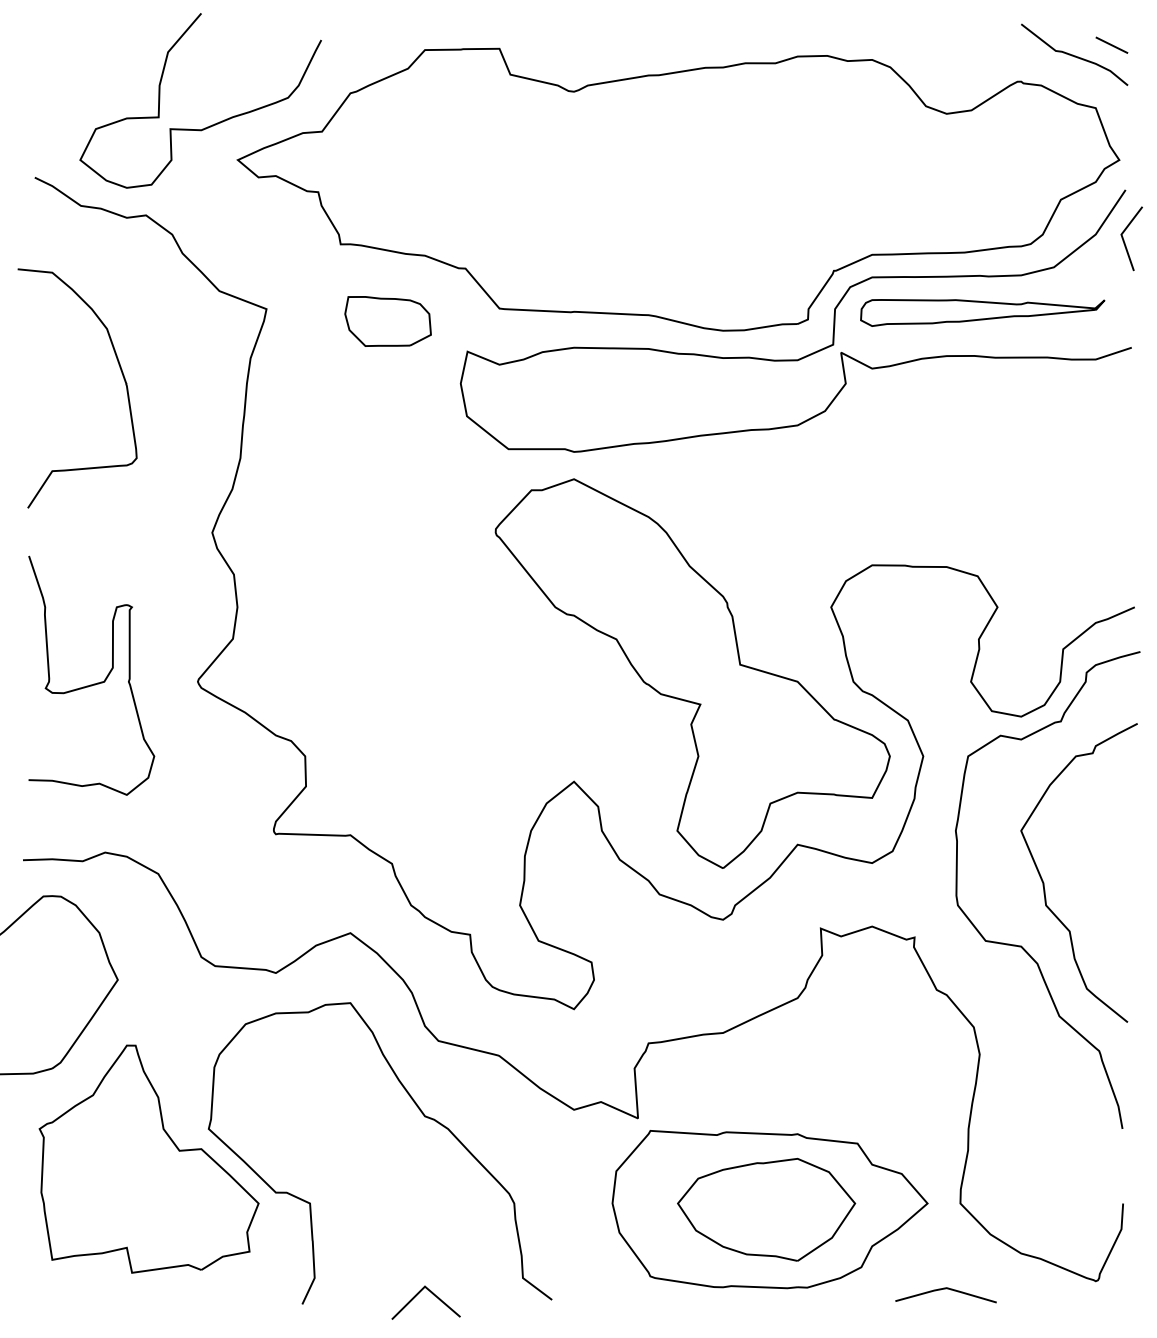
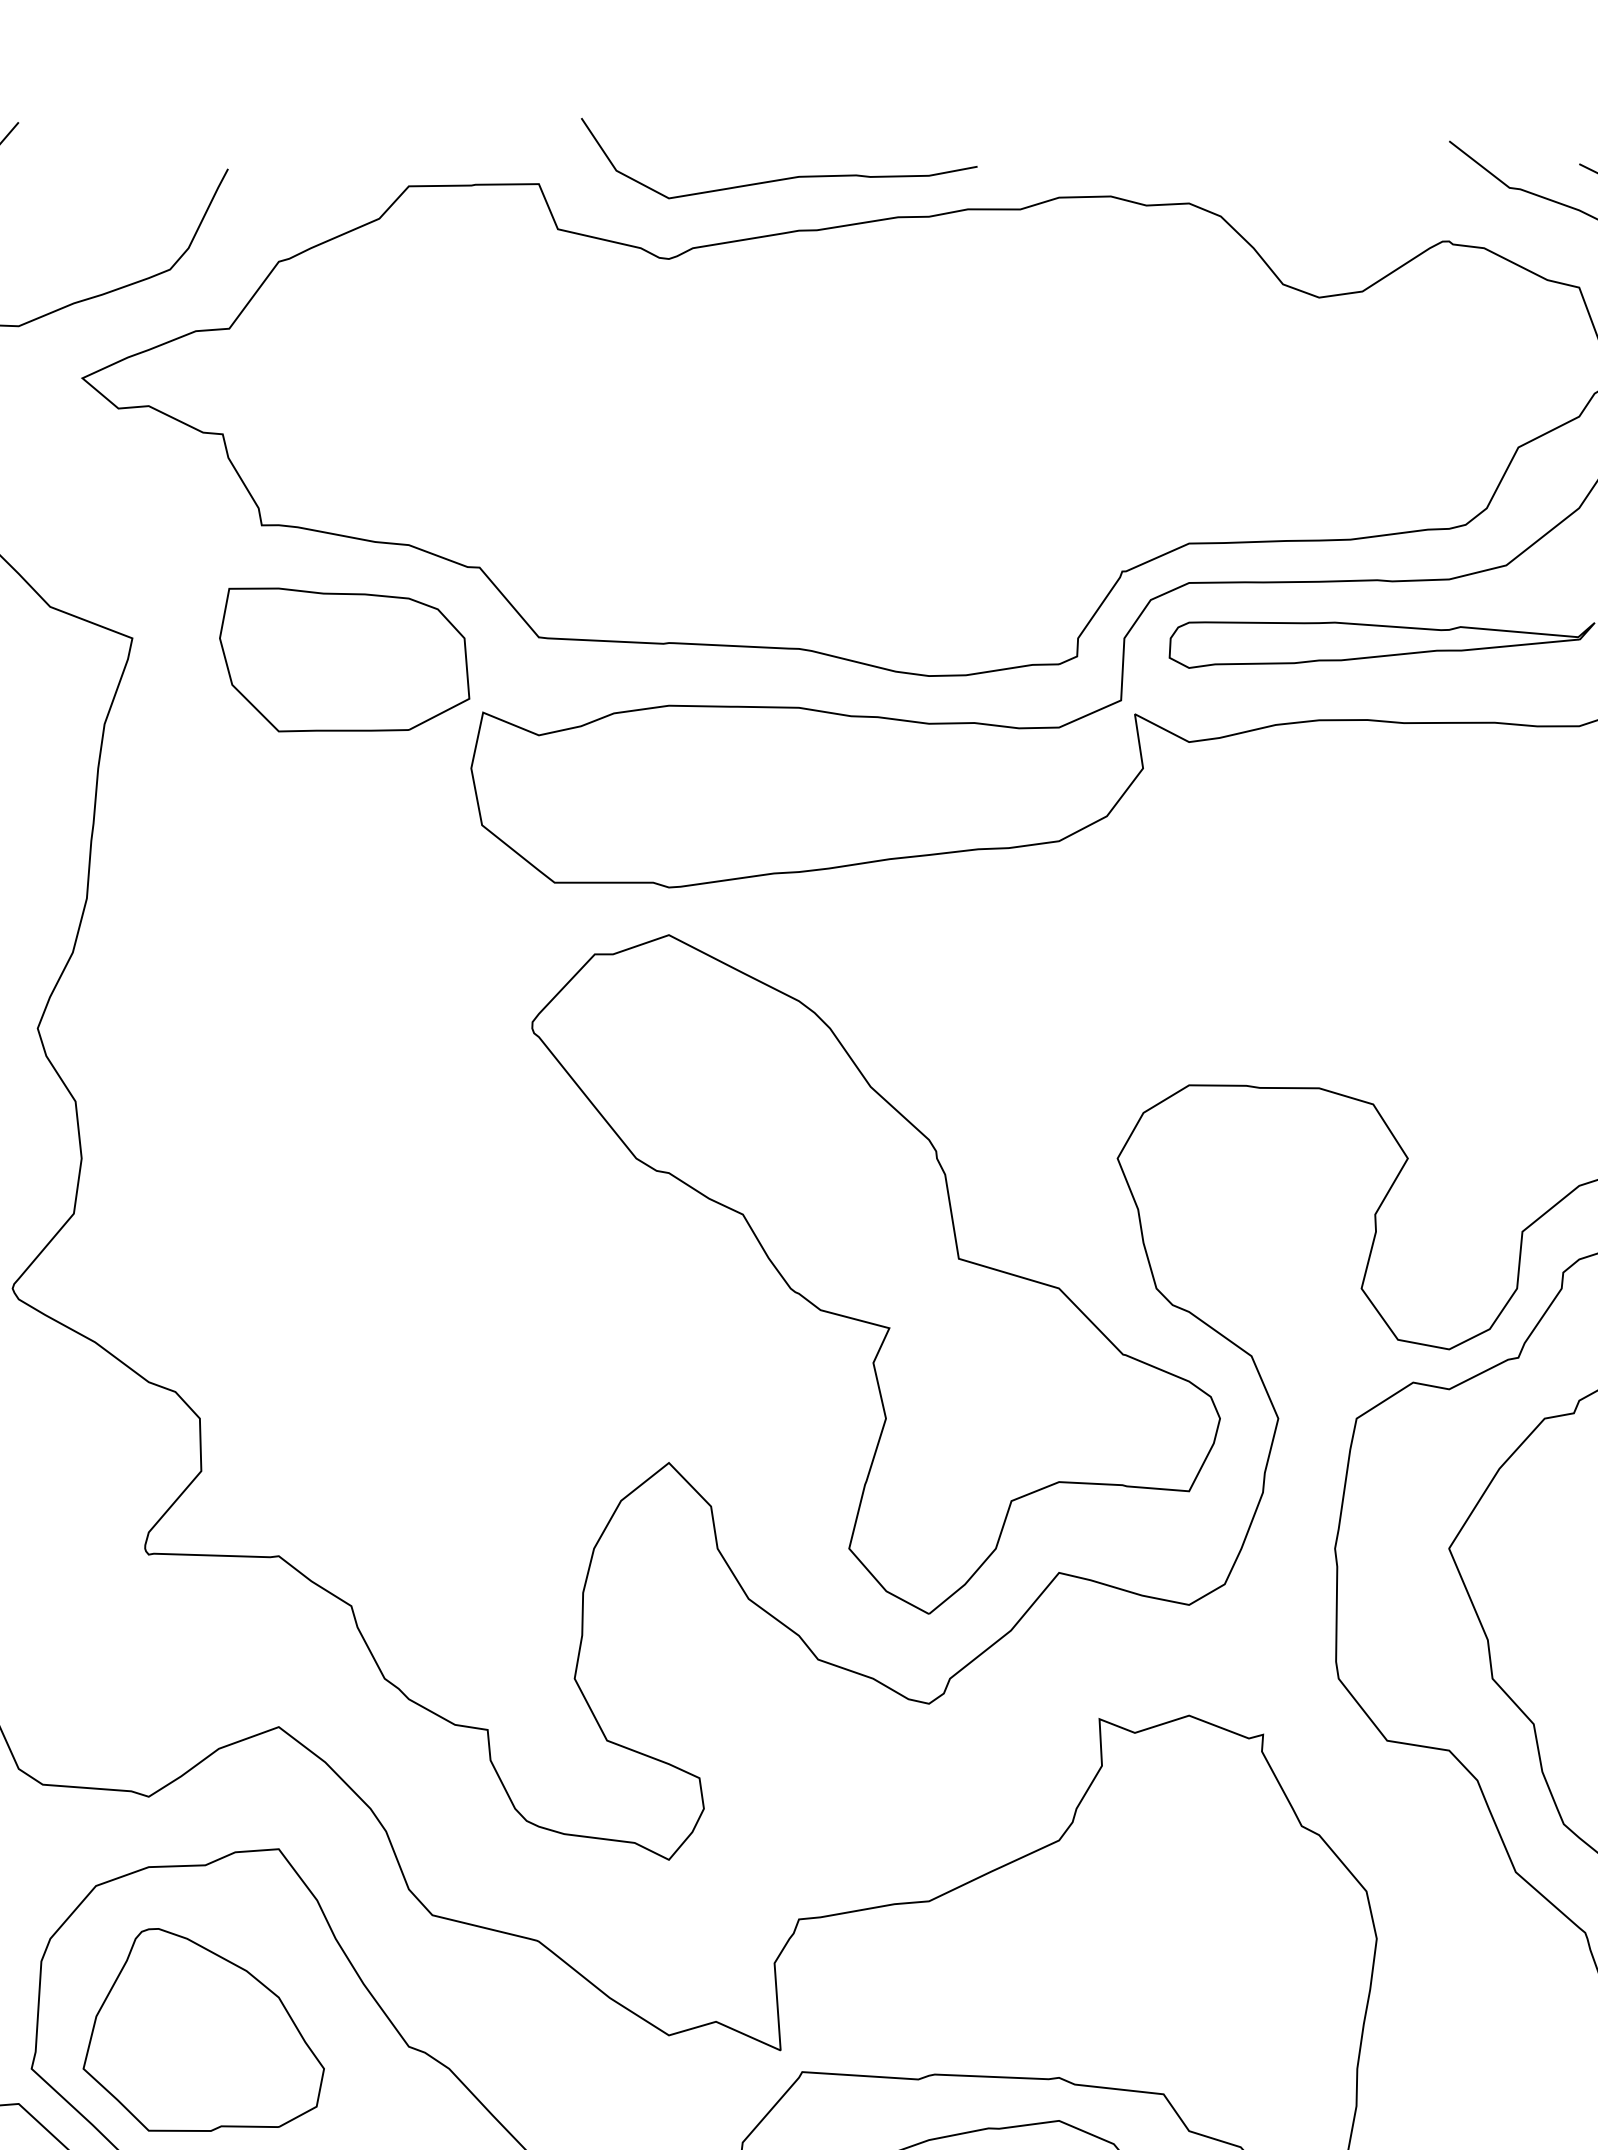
curve: (636, 45) -> (777, 178), added
part: (387, 321) -> (343, 659), size x1.67
part: (307, 1106) -> (203, 2029), added

